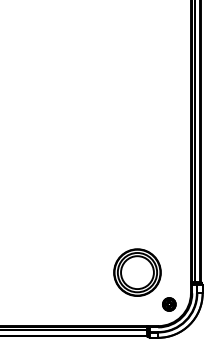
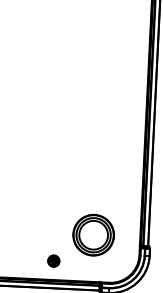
part: (169, 304) -> (53, 261), moved

